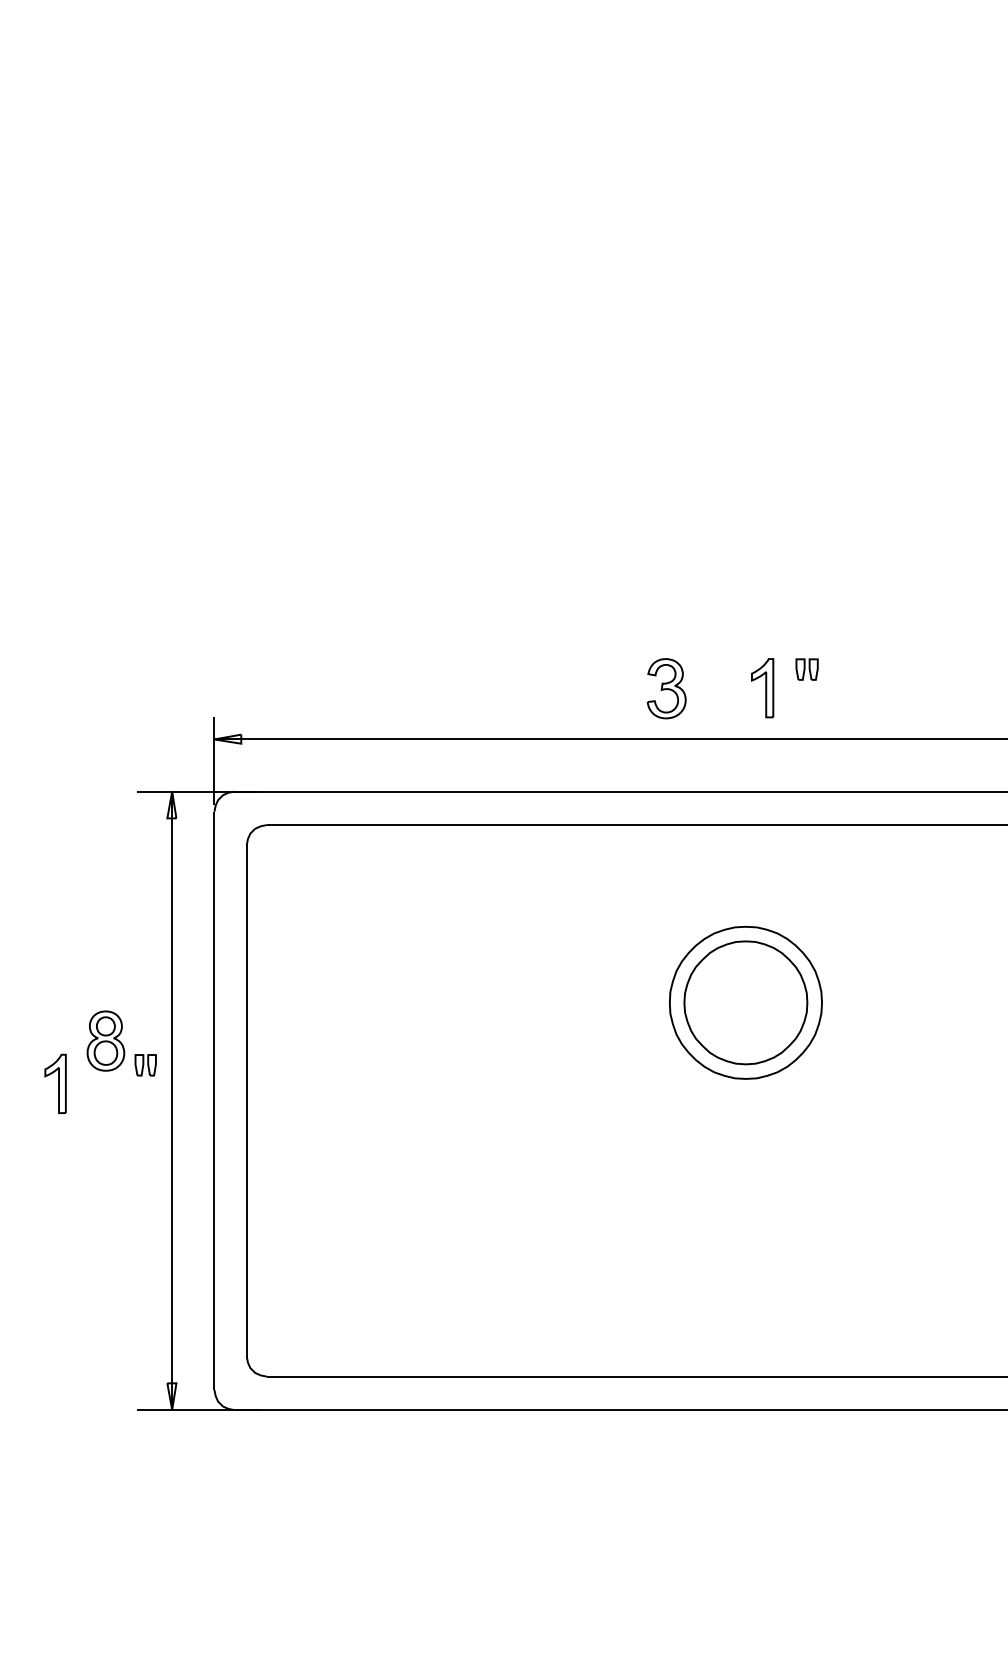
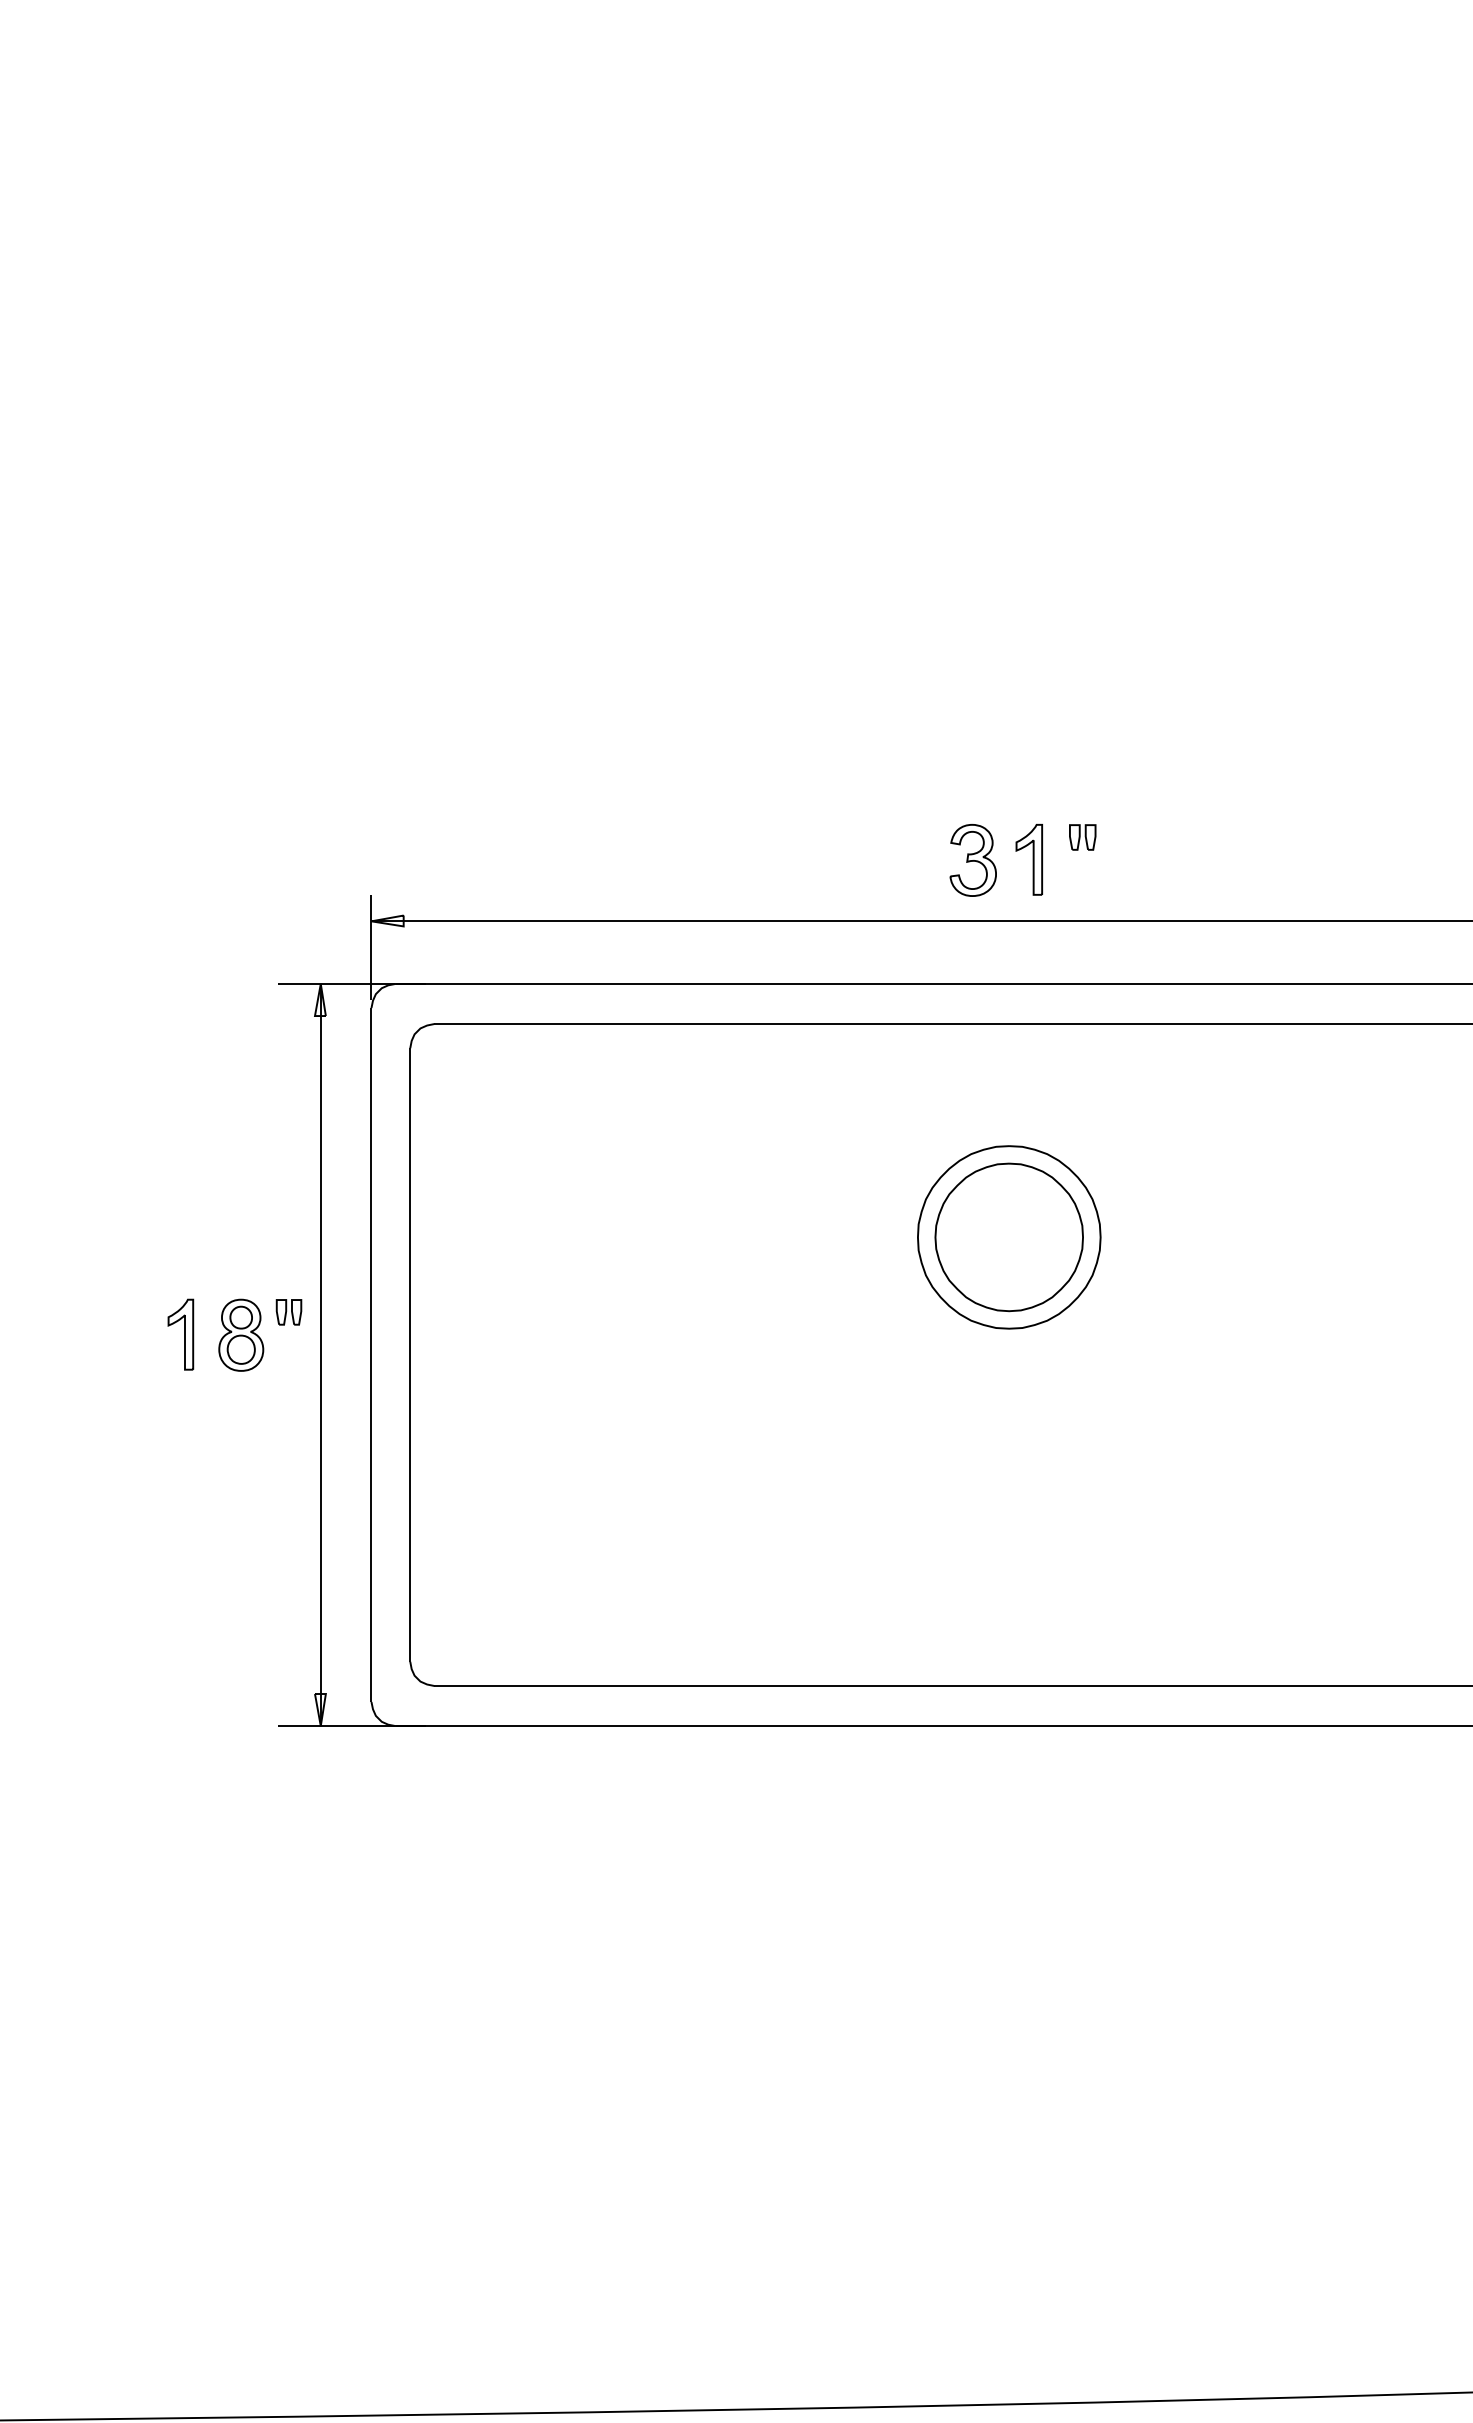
part: (666, 688) -> (972, 860), moved
part: (106, 1040) -> (241, 1334), moved

